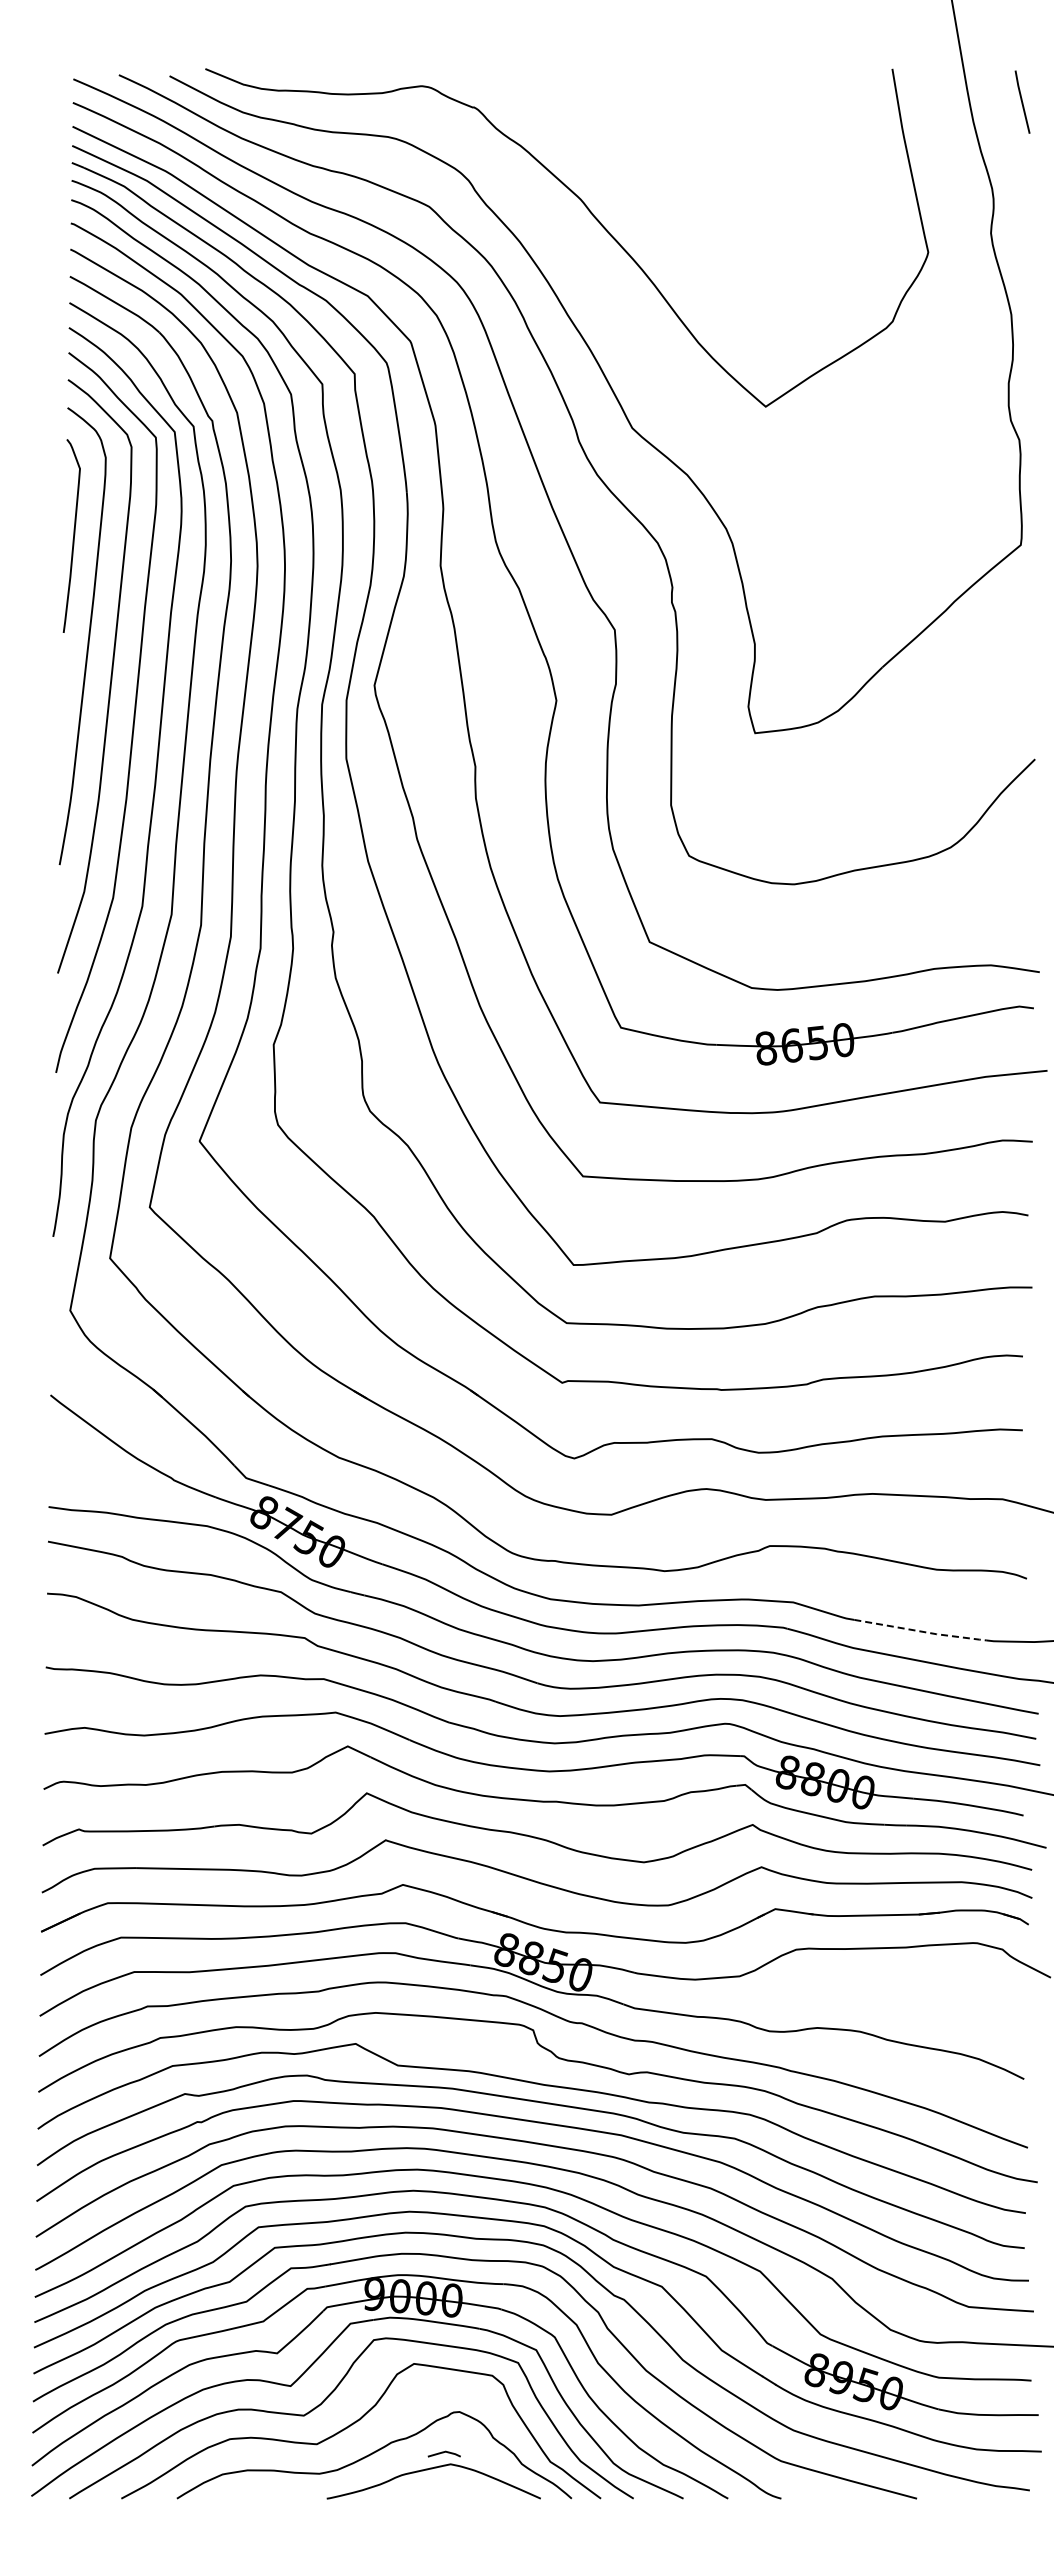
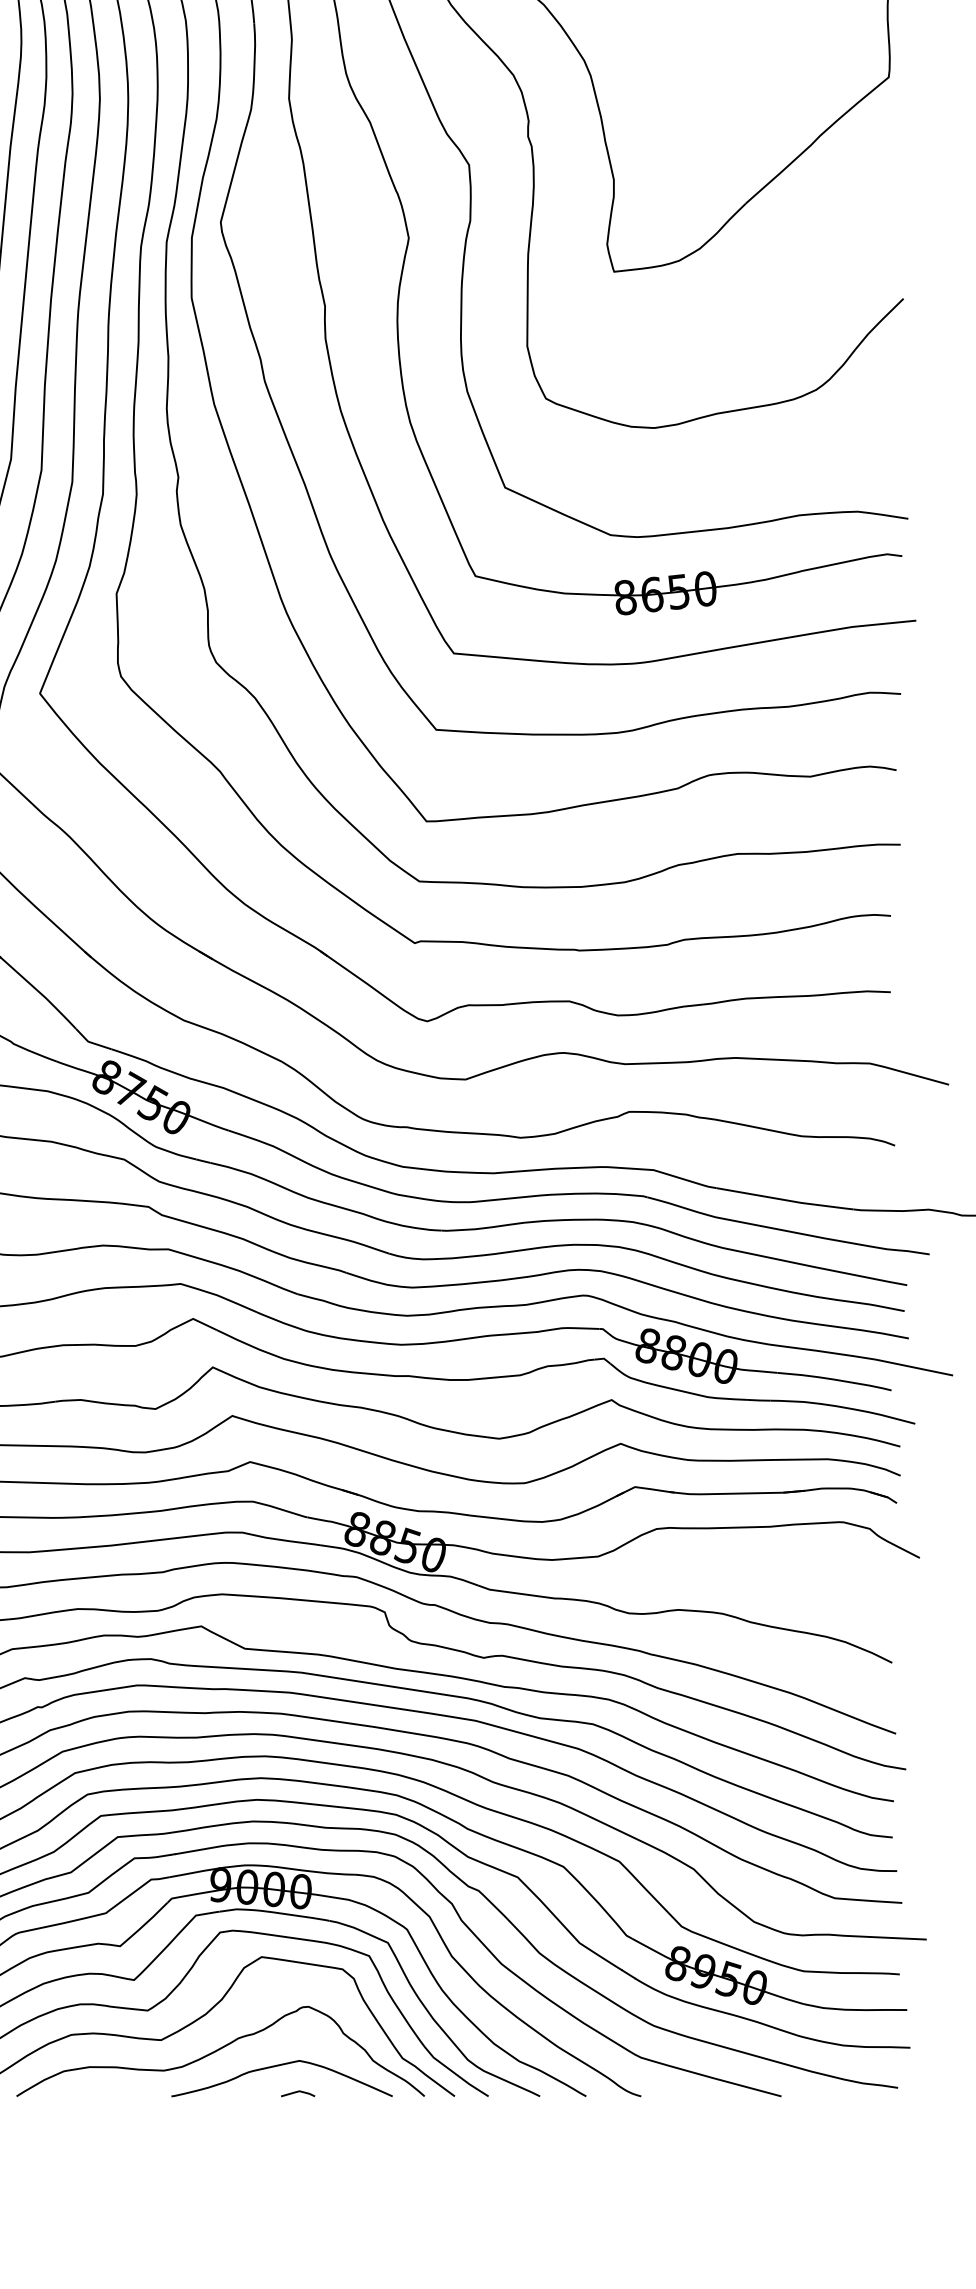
line: (921, 1631) -> (786, 1200), dashed -> solid
curve: (443, 2453) -> (297, 2093), moved

